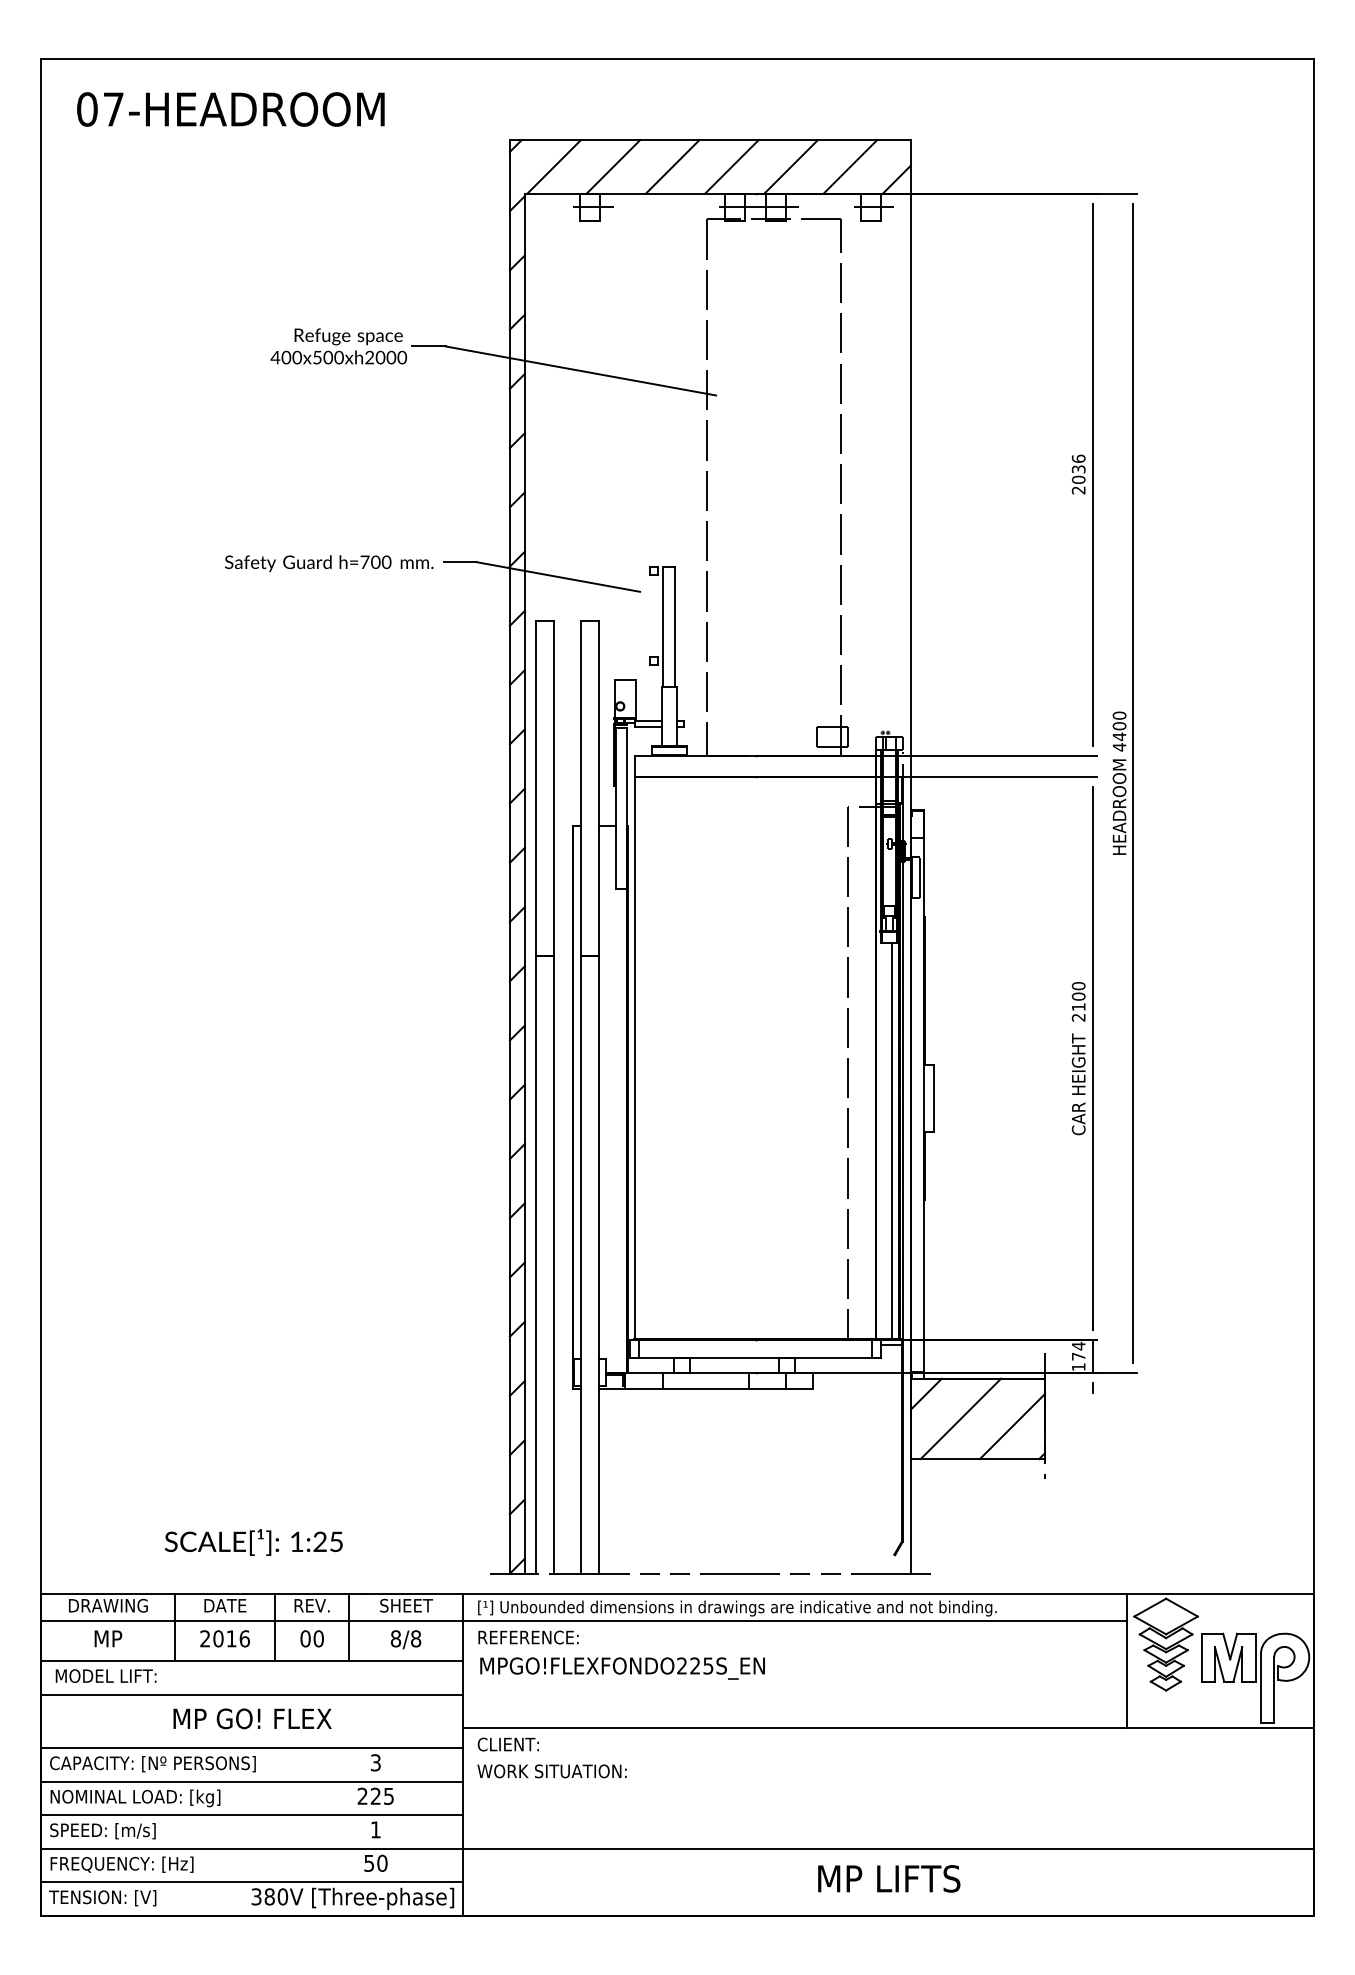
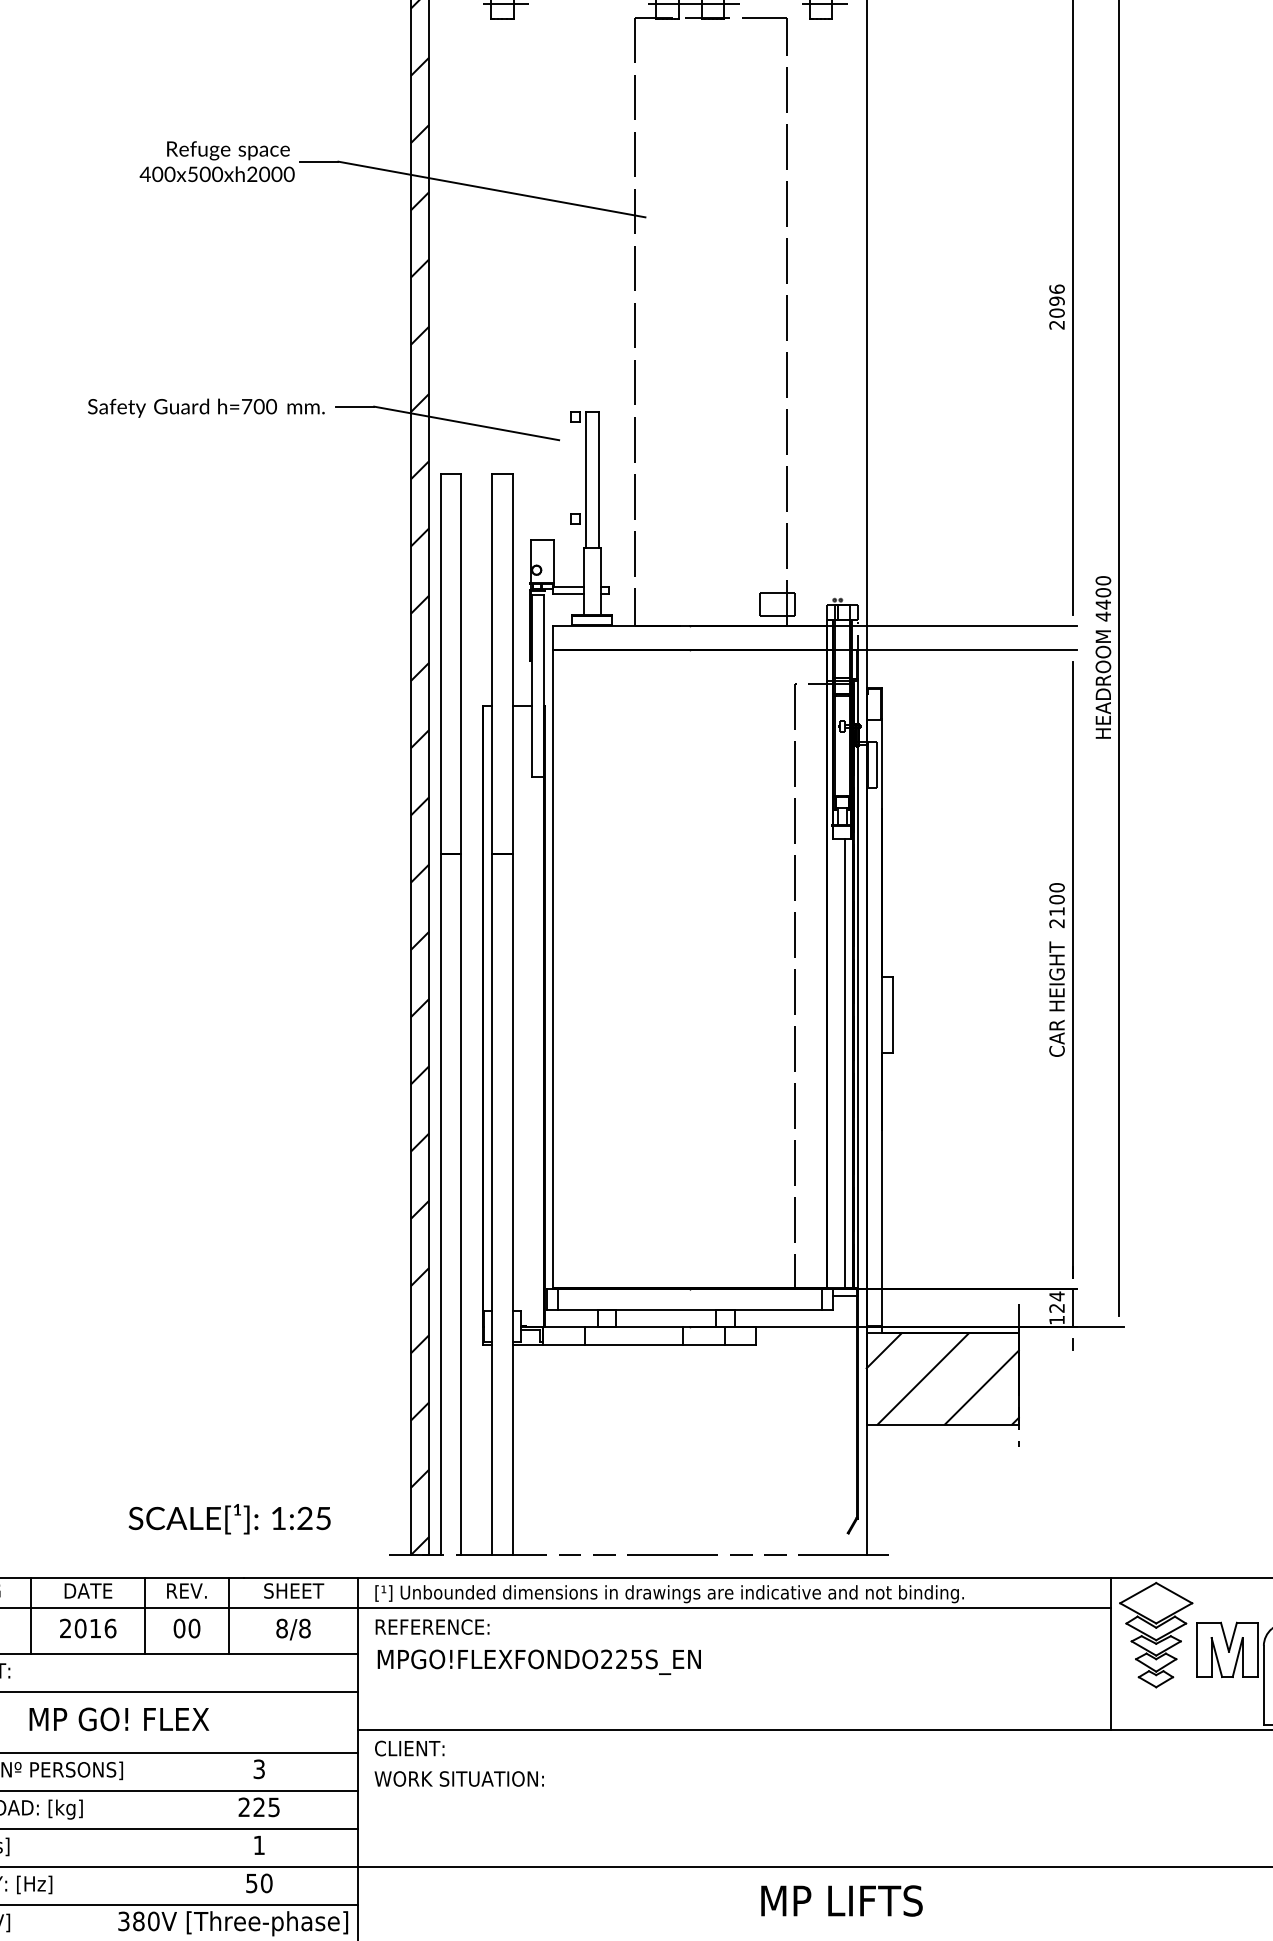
text: (1078, 469) -> (1056, 301), 2036 -> 2096
text: (1078, 1356) -> (1056, 1308), 174 -> 124
text: (253, 1542) -> (229, 1519), moved

